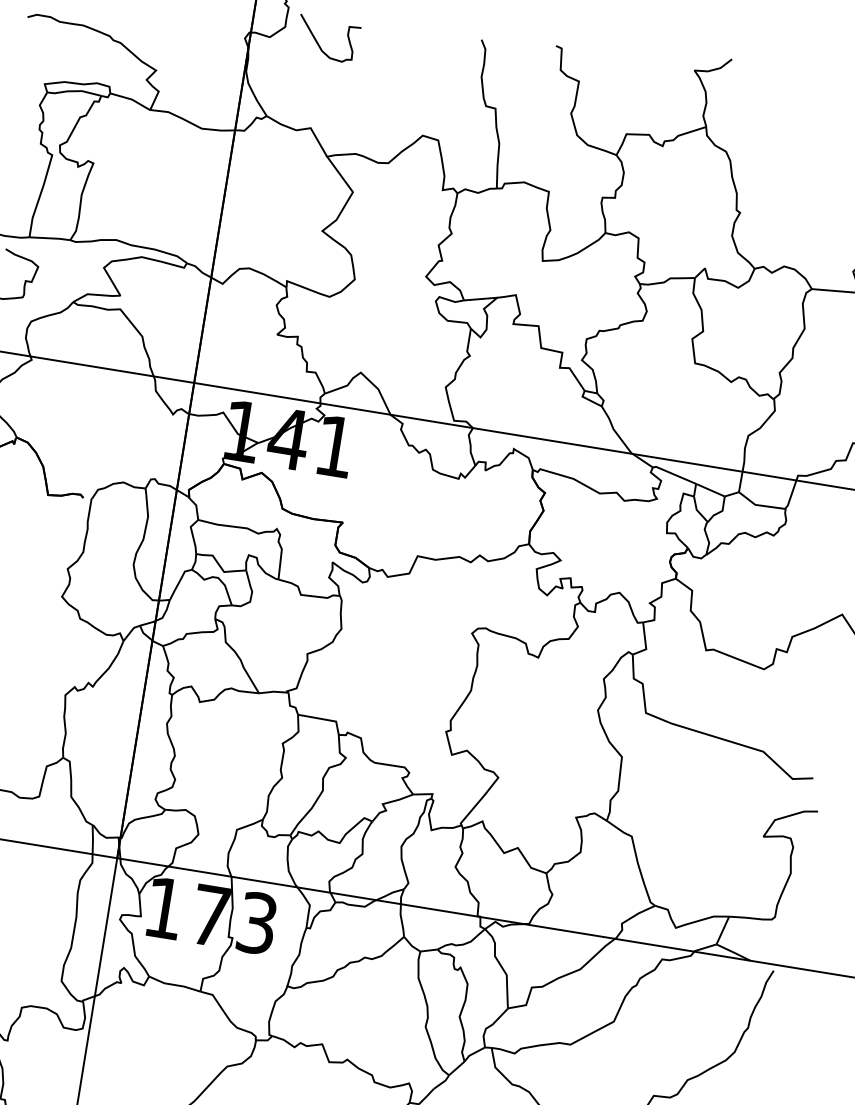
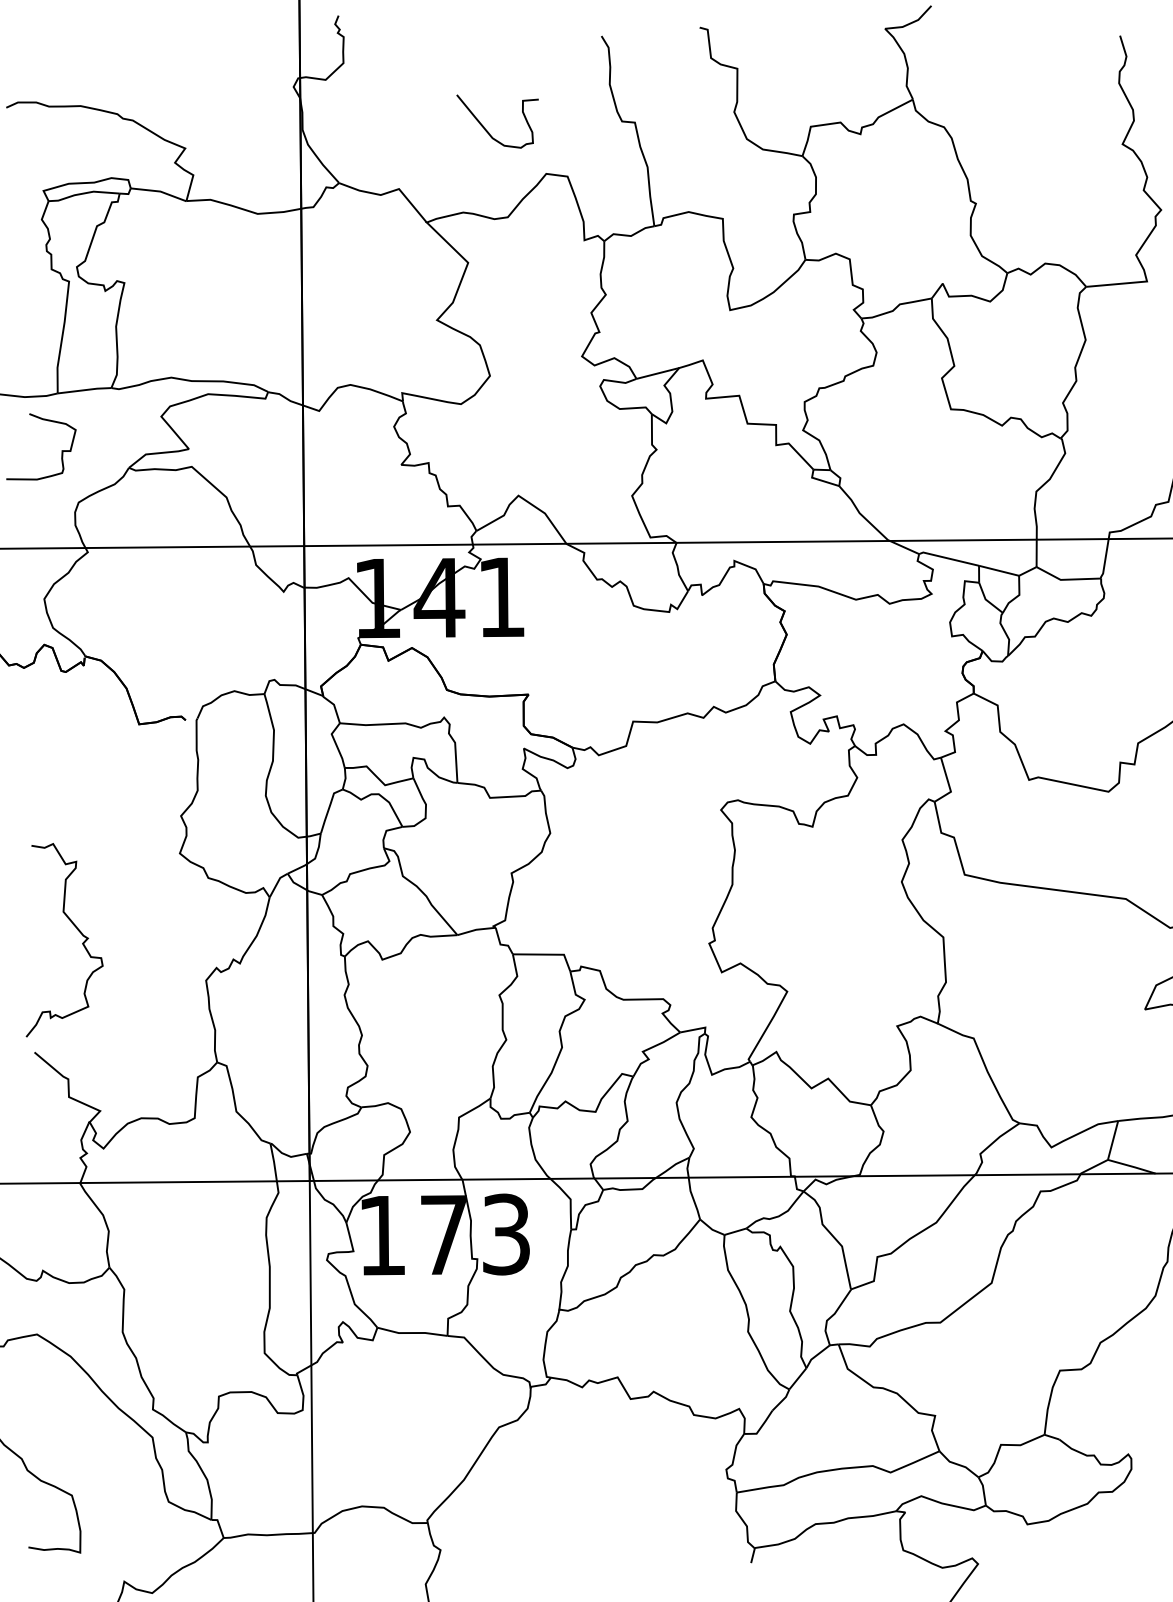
curve: (319, 44) -> (487, 130), moved

